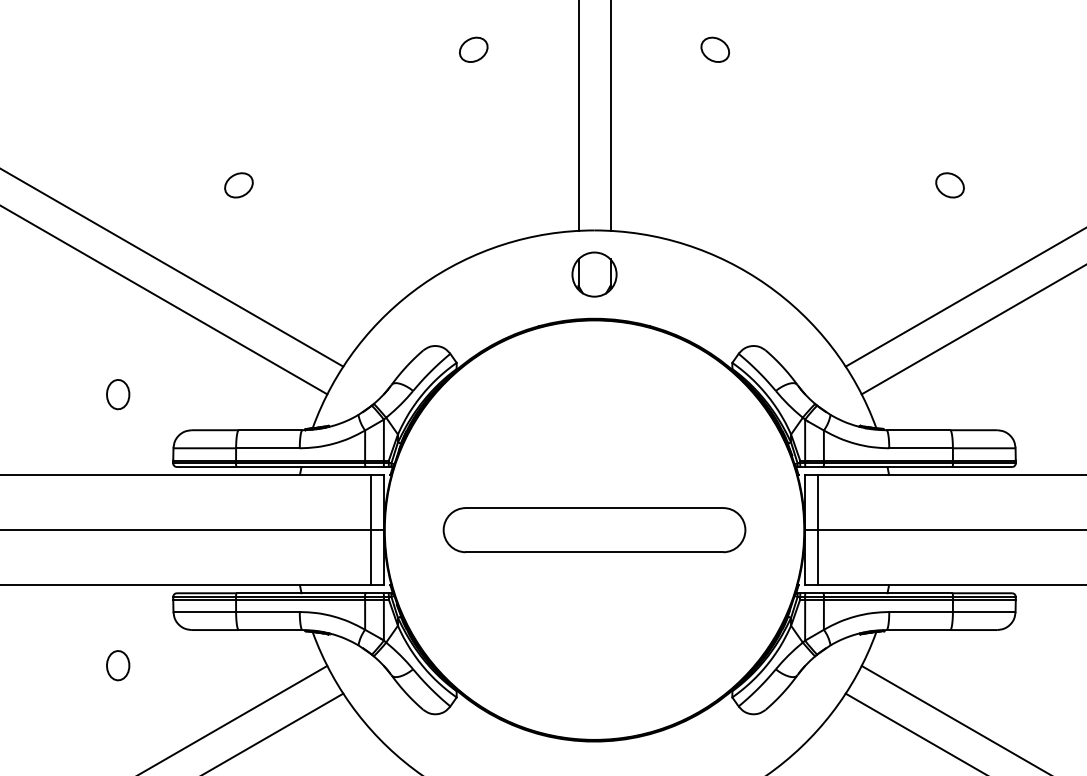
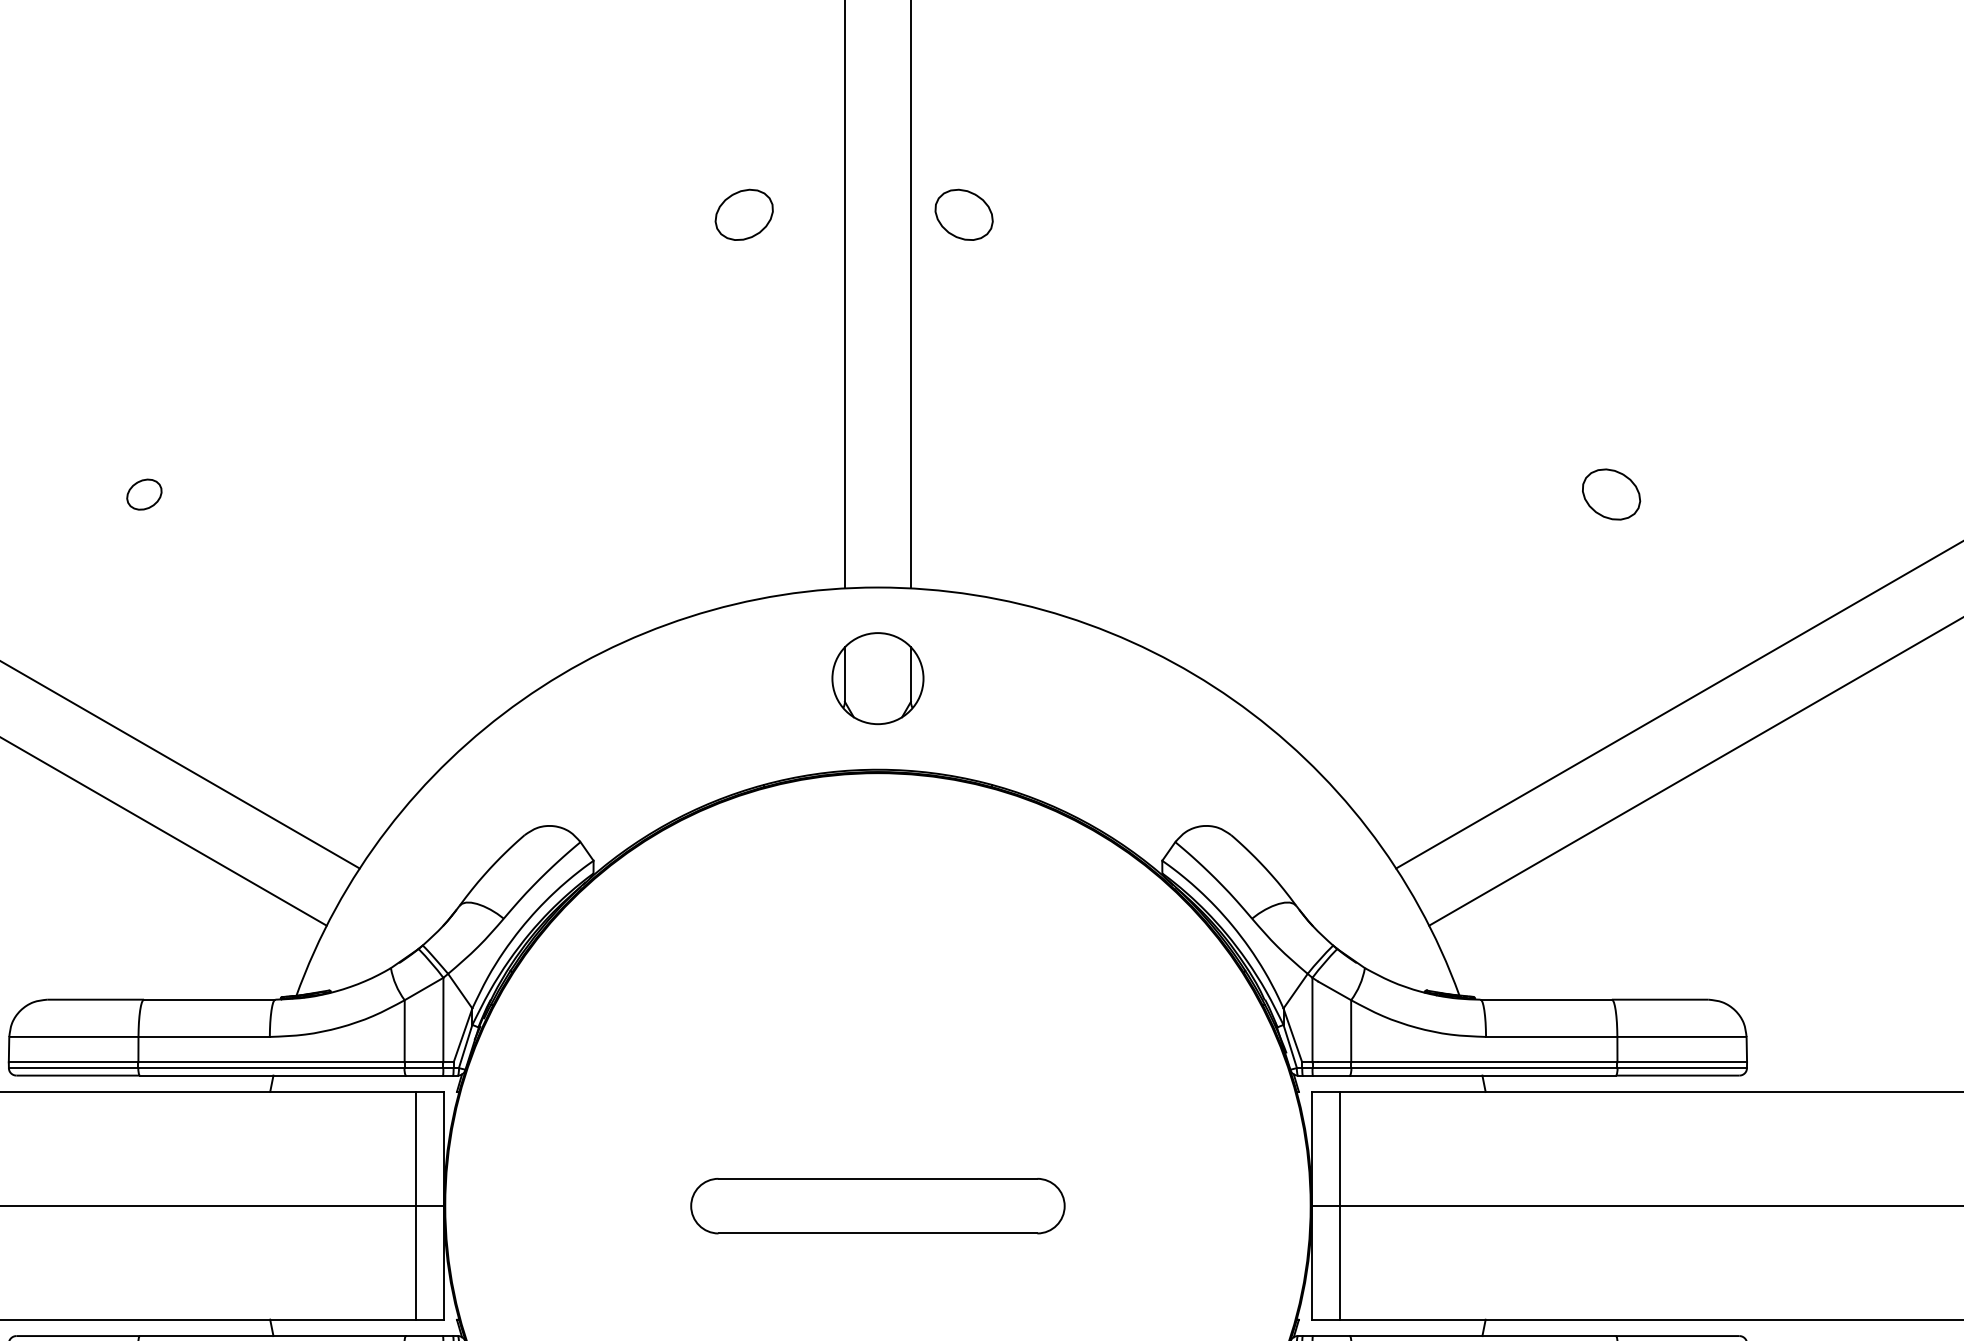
part: (473, 49) -> (743, 214), moved
part: (714, 49) -> (962, 214), moved
part: (238, 185) -> (143, 494), size x0.6
part: (594, 530) -> (877, 1206), size x0.6

